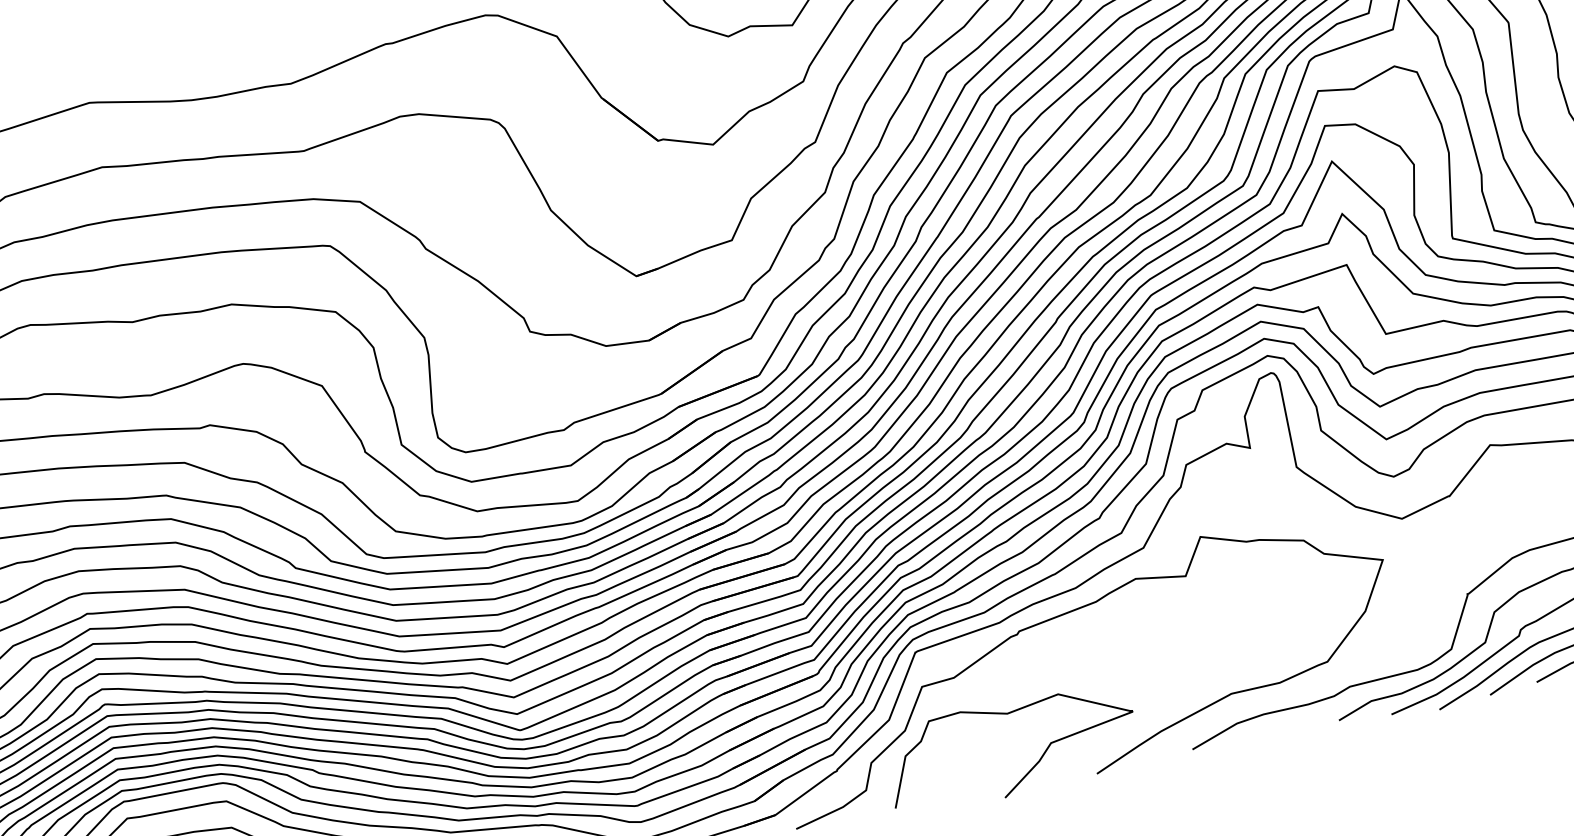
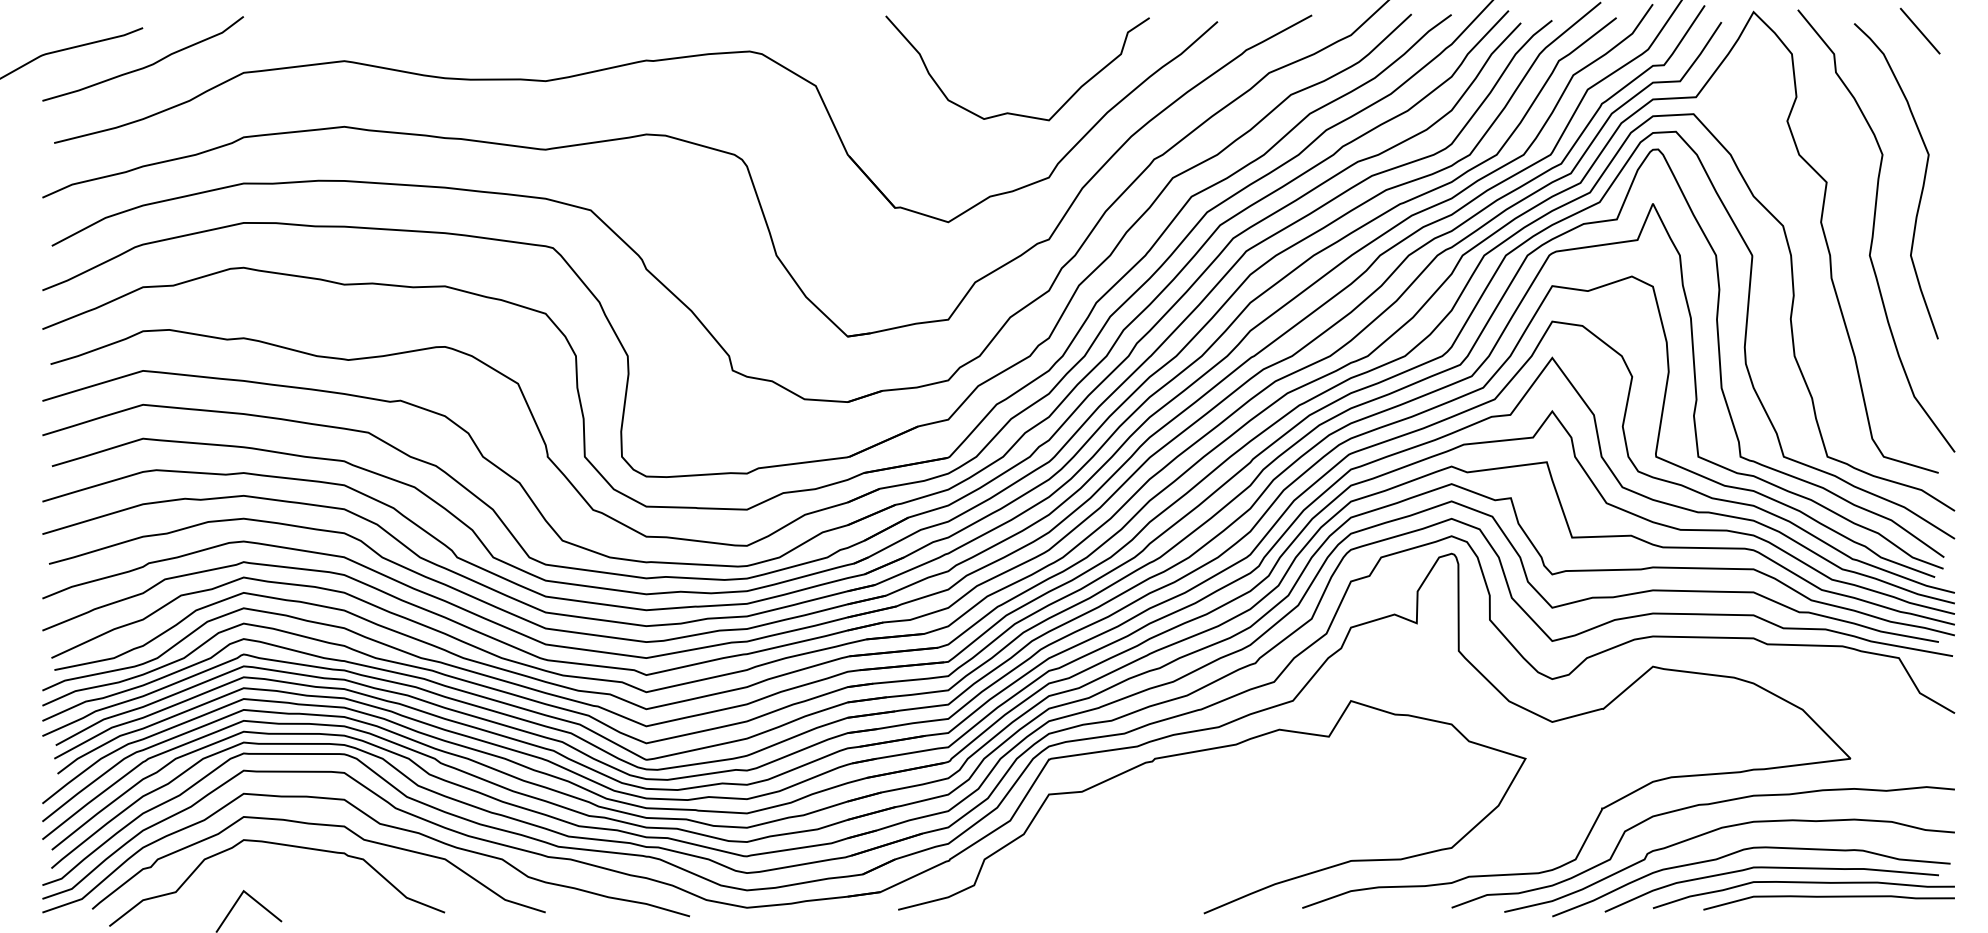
curve: (1032, 767) -> (1141, 894), removed

